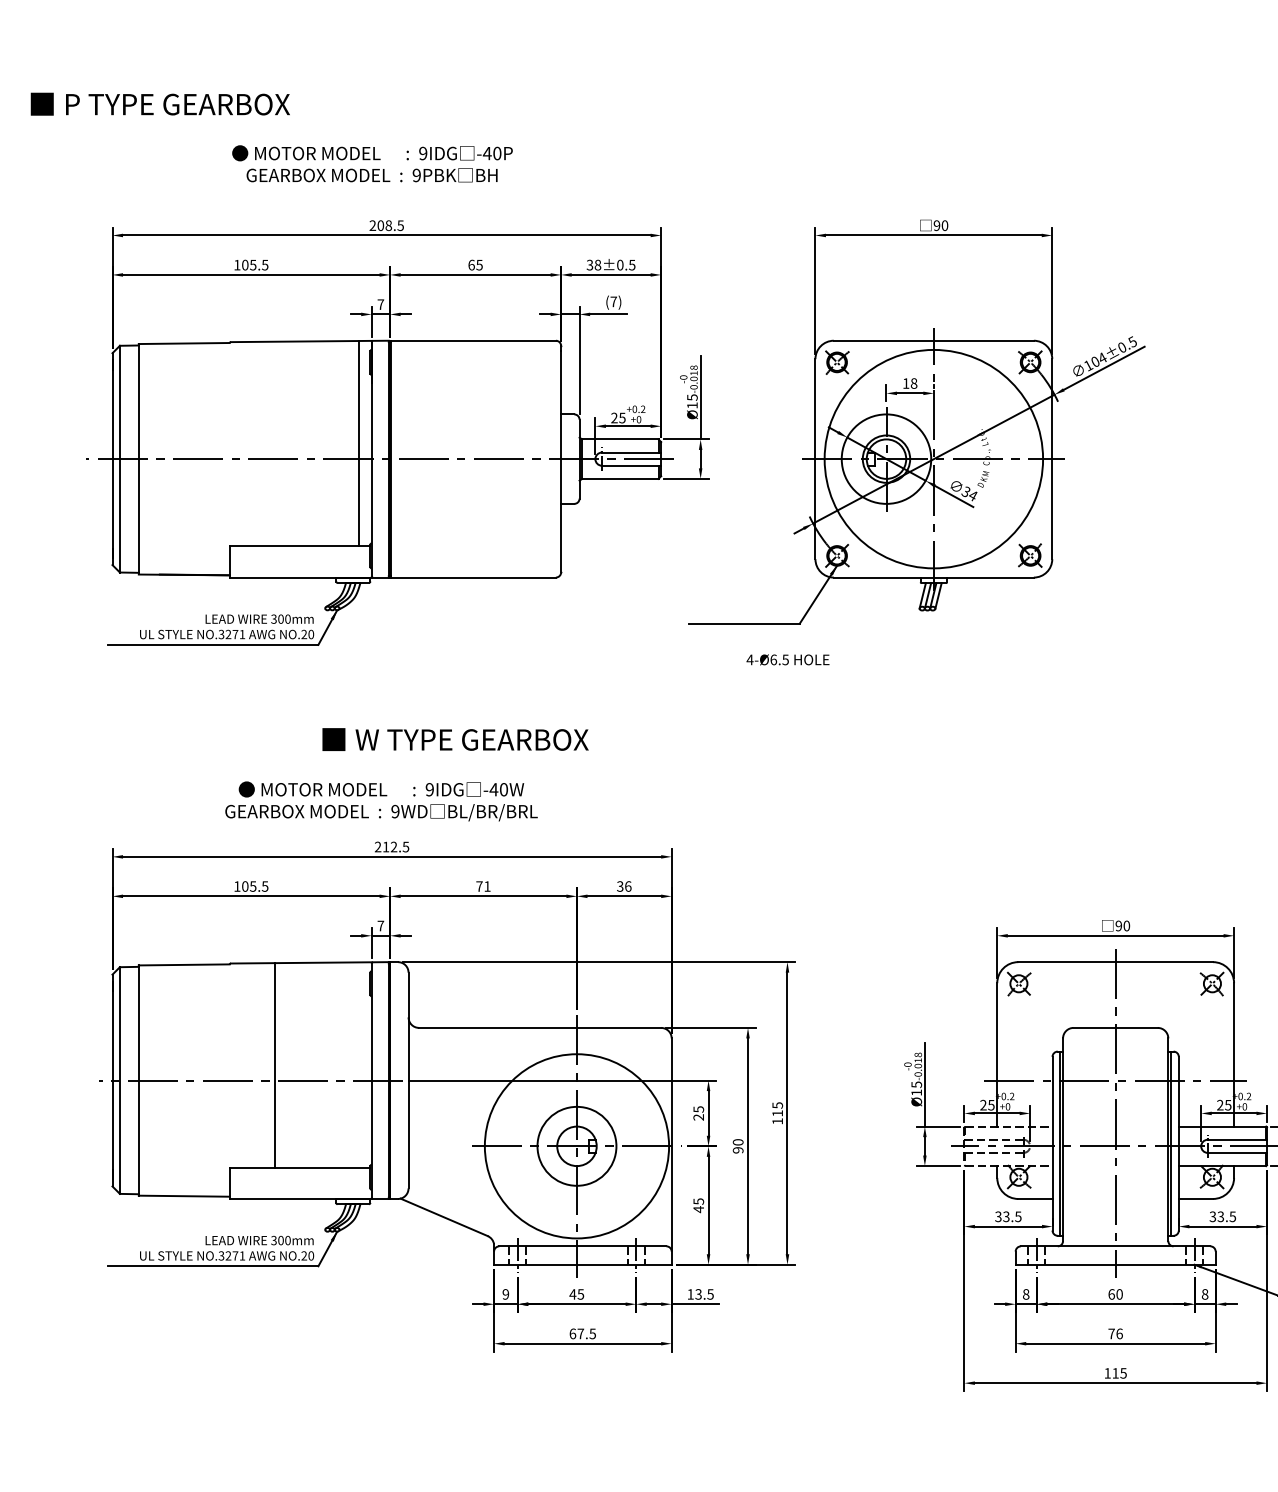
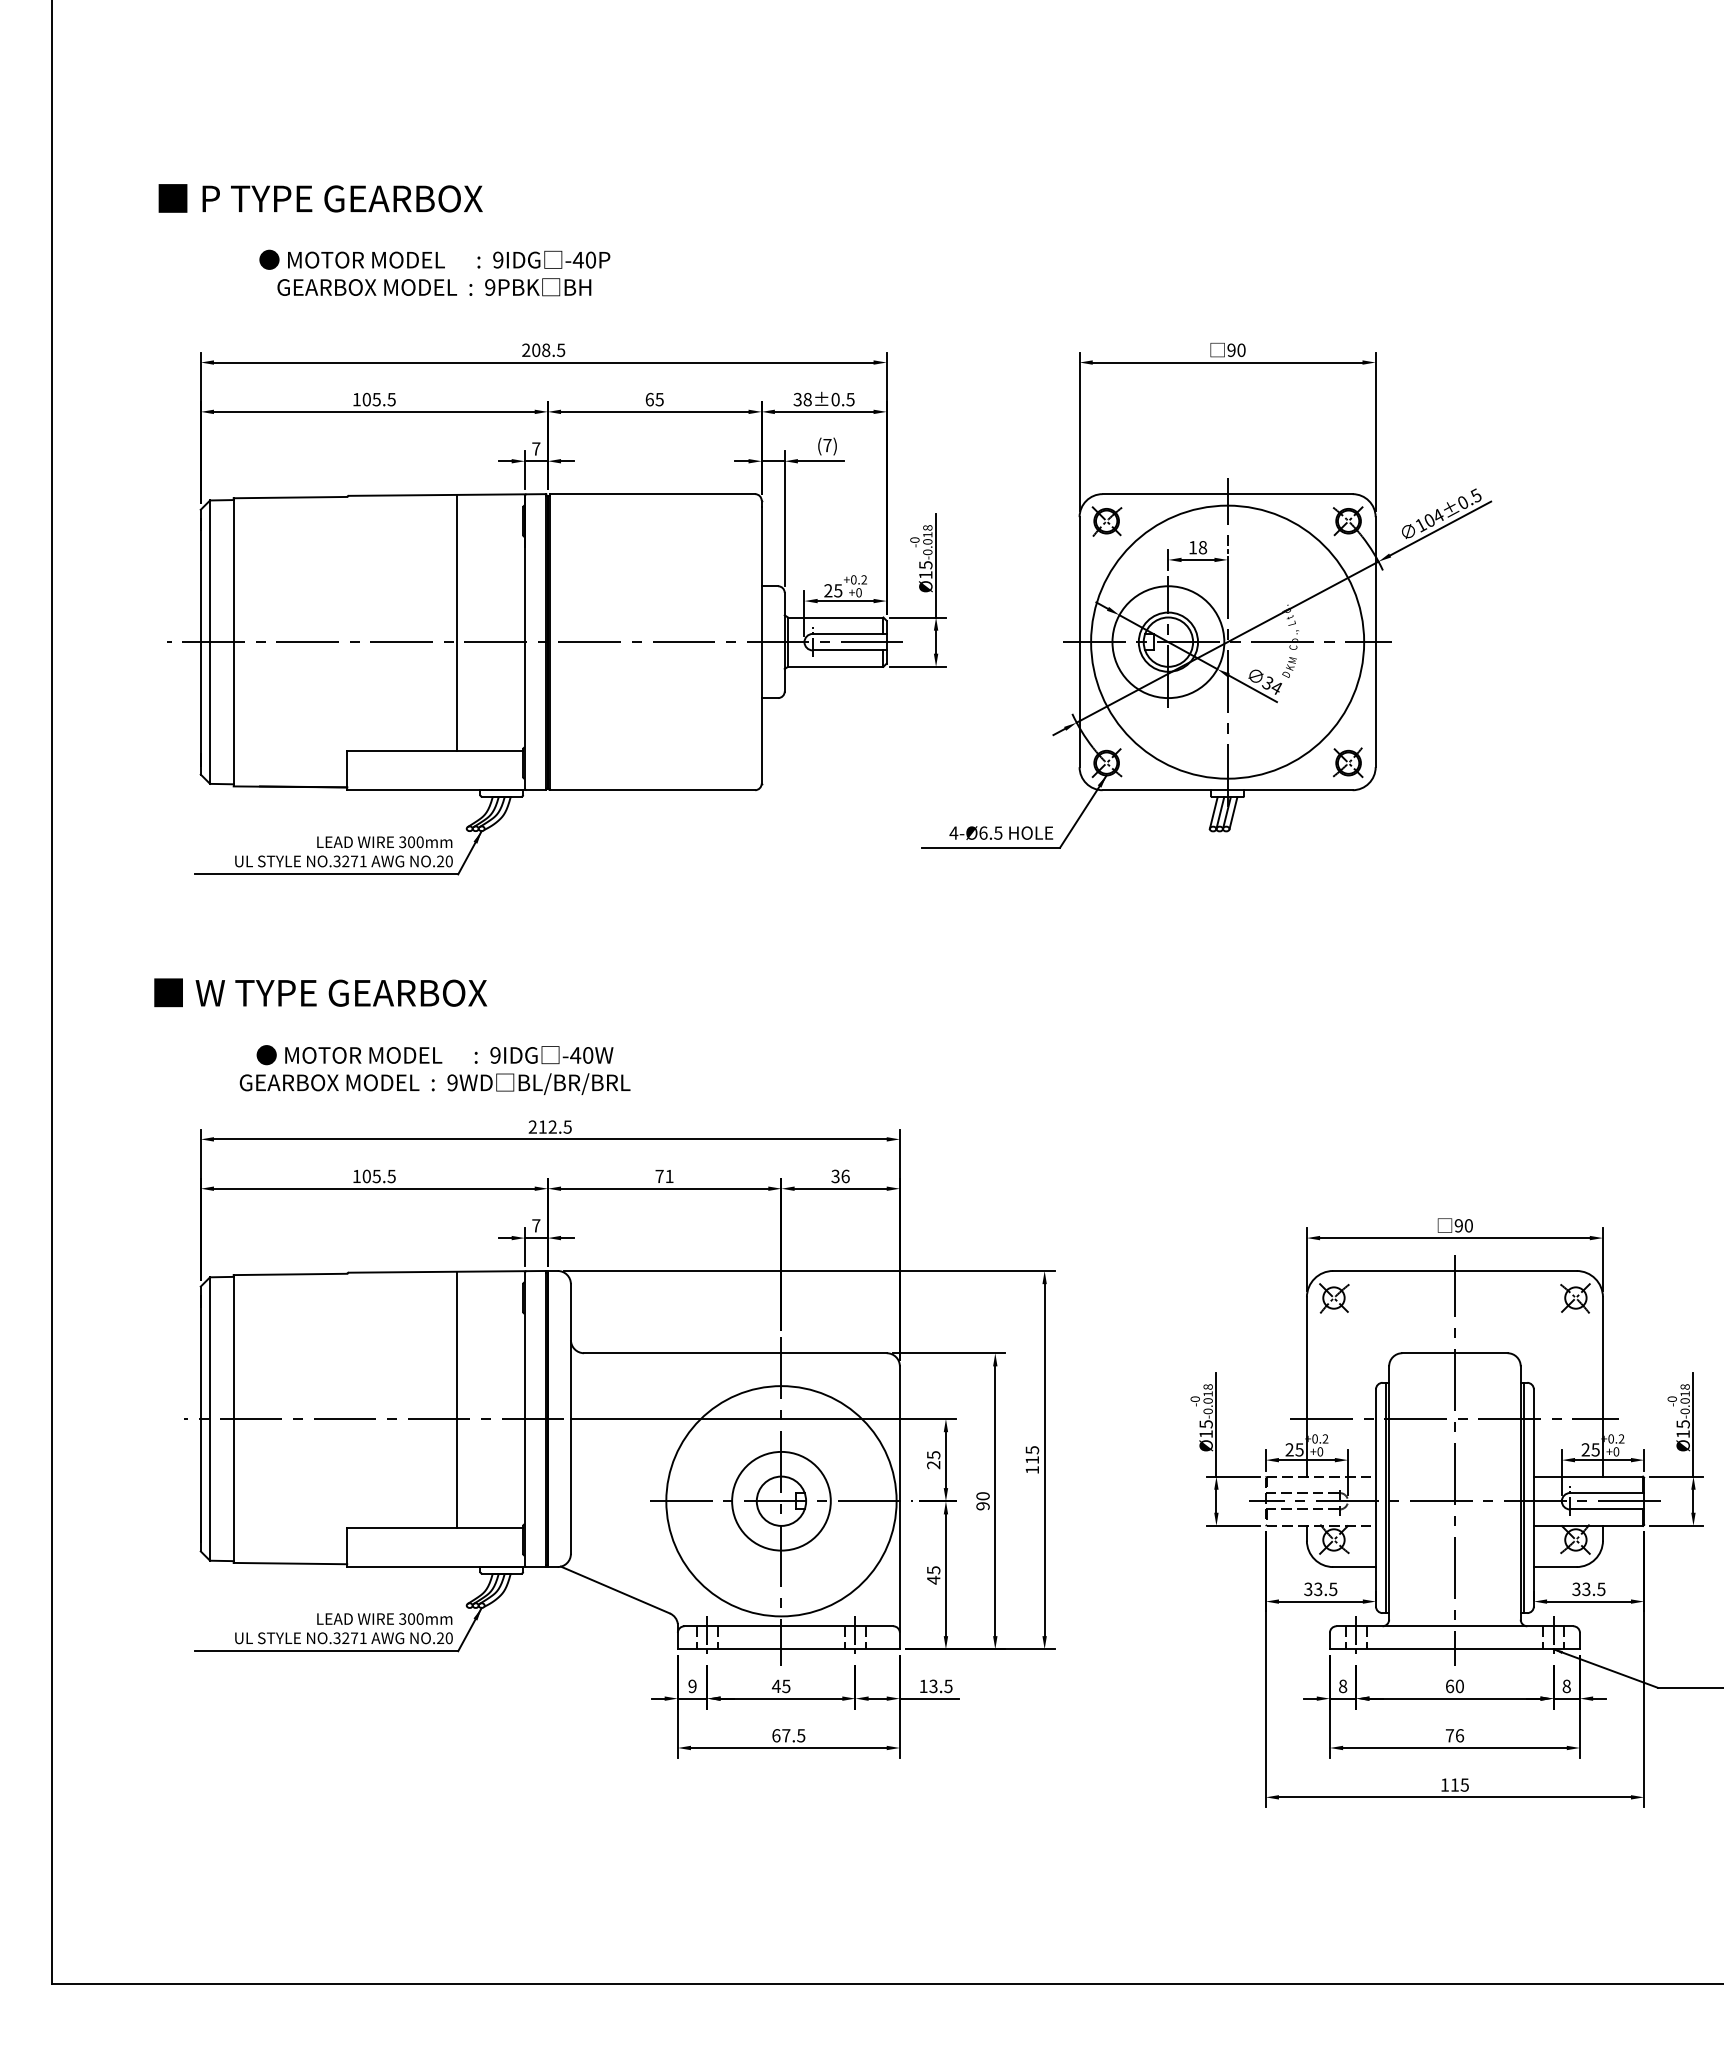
text: (160, 104) -> (320, 198), moved
text: (372, 163) -> (434, 272), moved
line: (359, 443) -> (457, 622), moved
text: (788, 659) -> (1001, 832), moved
text: (455, 739) -> (320, 992), moved
text: (381, 800) -> (434, 1069), moved
line: (274, 1064) -> (457, 1399), moved

